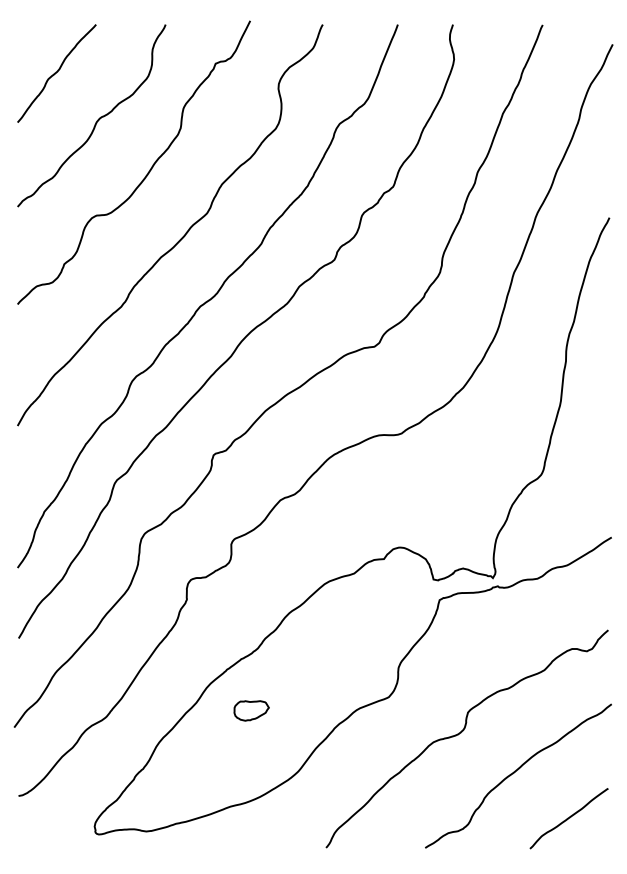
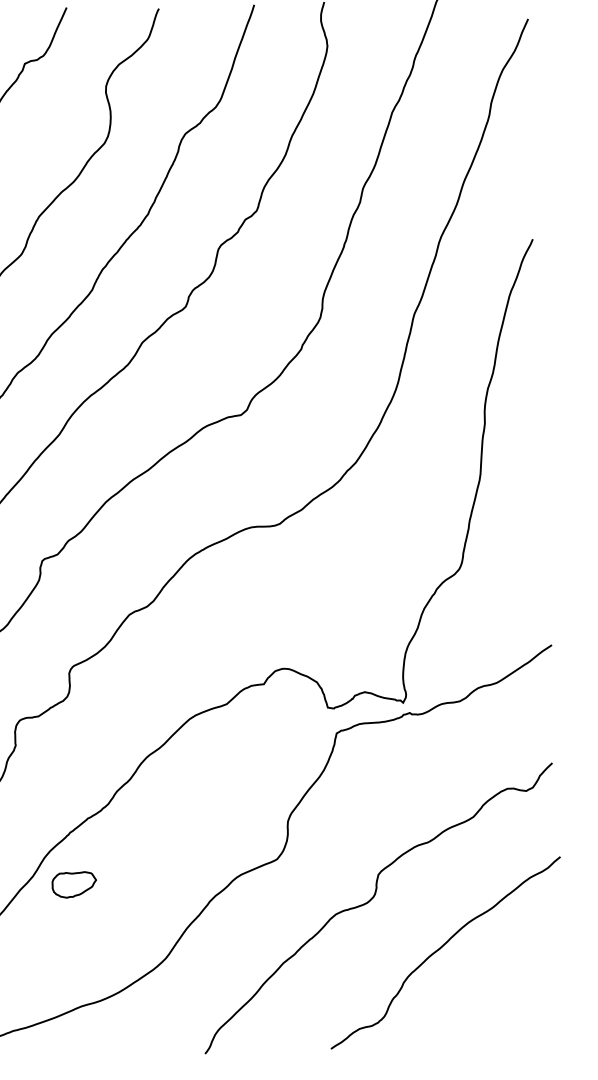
part: (251, 710) -> (74, 884), moved
curve: (568, 818) -> (511, 1004), removed

